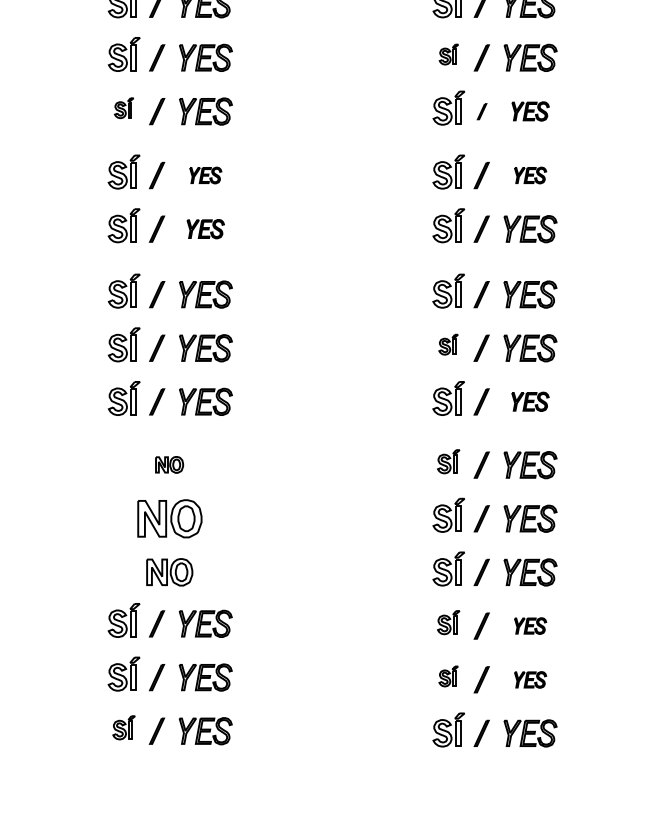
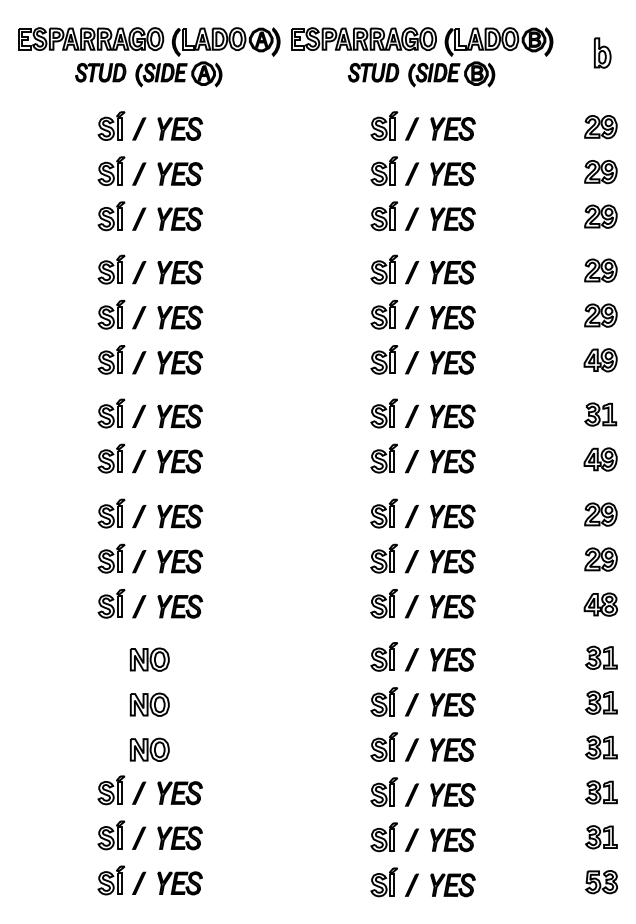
part: (449, 54) -> (384, 314), size x1.67
part: (124, 107) -> (111, 359), size x1.67
part: (482, 111) -> (412, 362), size x1.67
part: (529, 111) -> (452, 362), size x1.43
part: (205, 175) -> (179, 416), size x1.67
part: (529, 175) -> (452, 416), size x1.67
part: (205, 229) -> (179, 461), size x1.43
part: (447, 344) -> (383, 558), size x1.67
part: (529, 401) -> (452, 606), size x1.43
part: (447, 461) -> (383, 656), size x1.43
part: (169, 464) -> (149, 659), size x1.67
part: (169, 518) -> (149, 704), size x0.71
part: (447, 621) -> (383, 791), size x1.43
part: (529, 625) -> (452, 794), size x1.67
part: (447, 676) -> (383, 837), size x1.67
part: (529, 680) -> (452, 840), size x1.67
part: (124, 727) -> (111, 880), size x1.43

